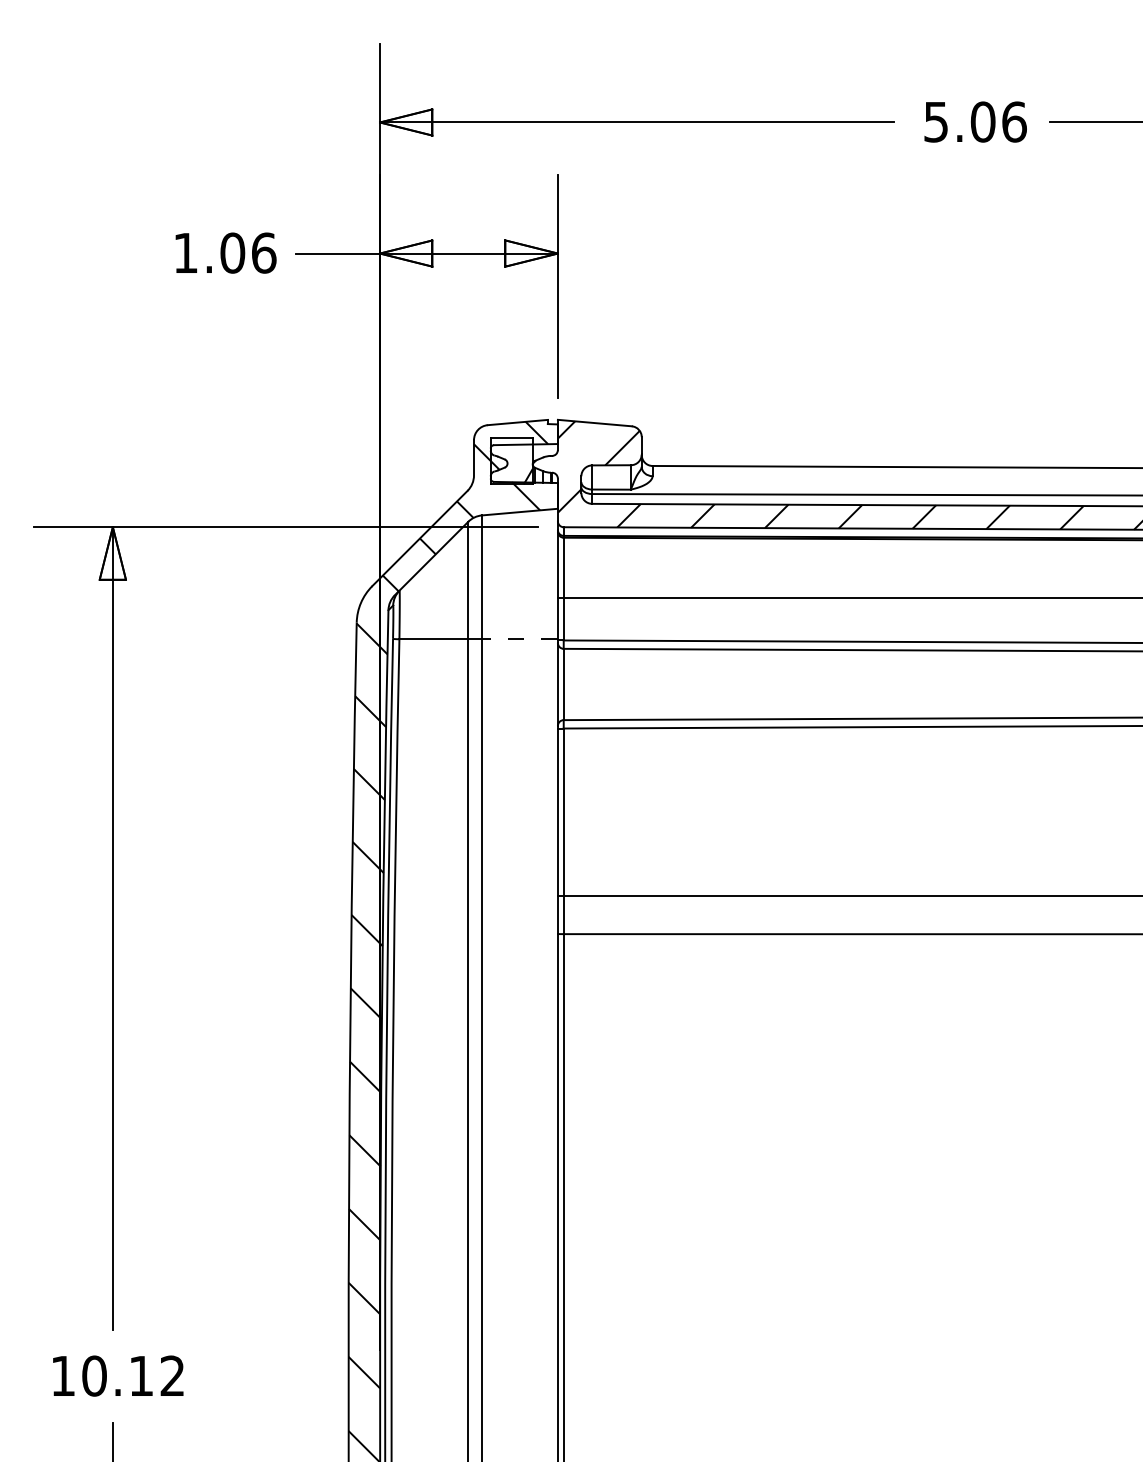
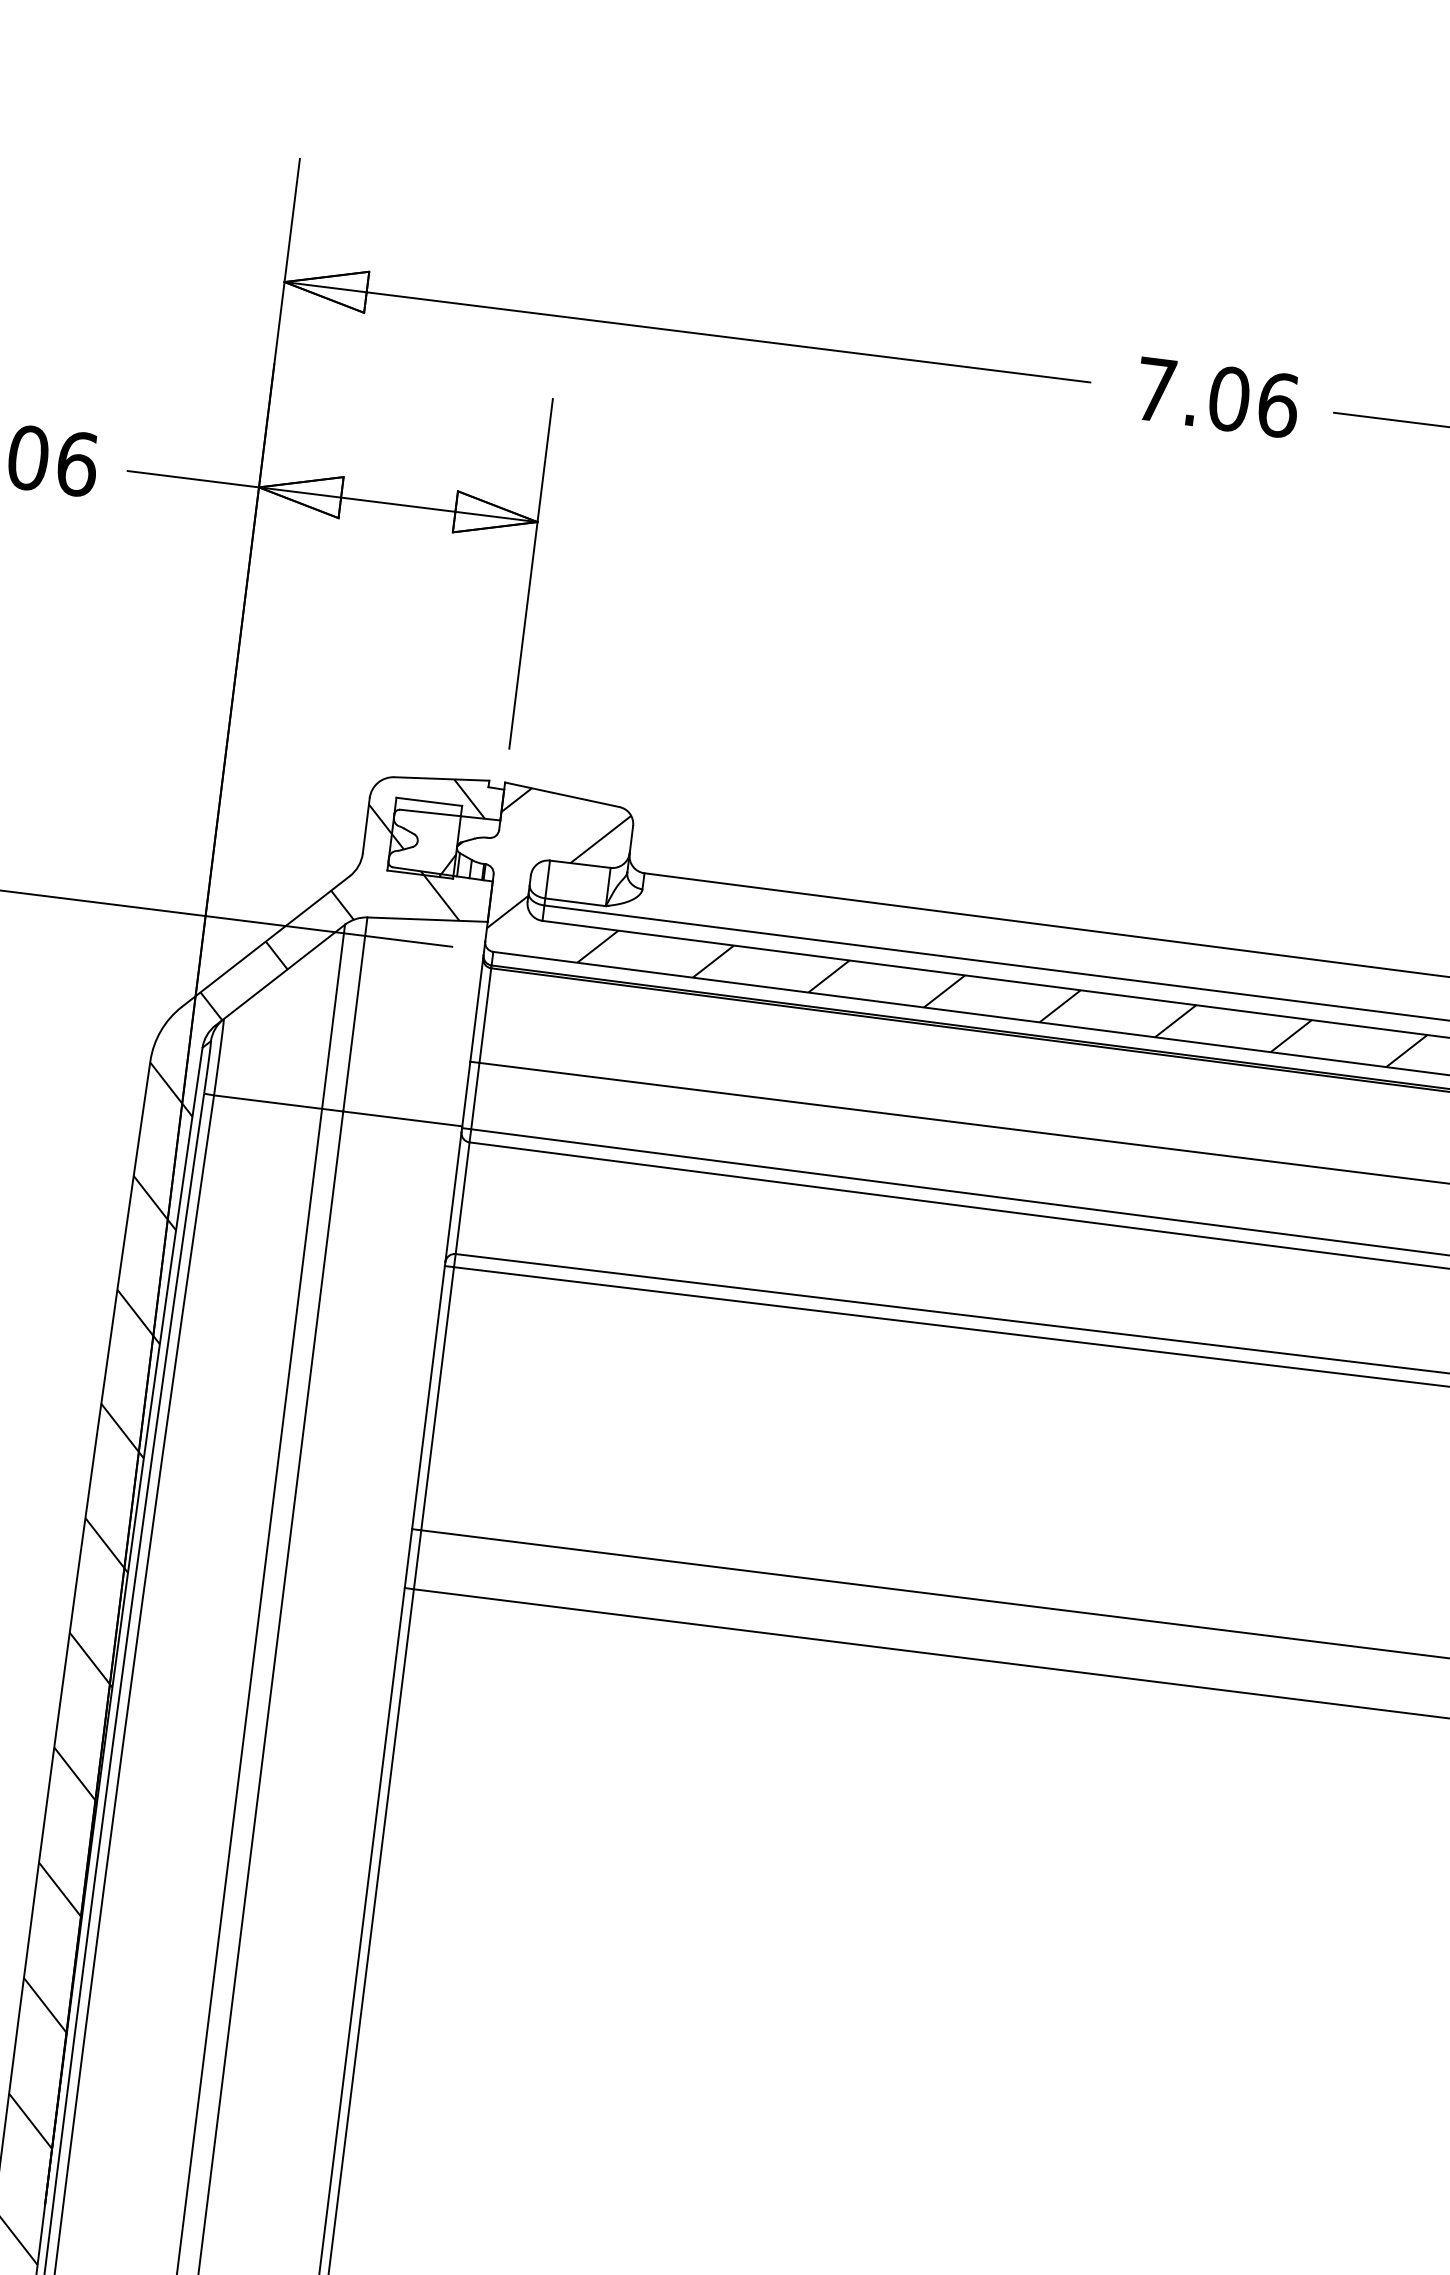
text: (935, 122) -> (1154, 390), 5.06 -> 7.06
line: (519, 639) -> (402, 1119), dashed -> solid

